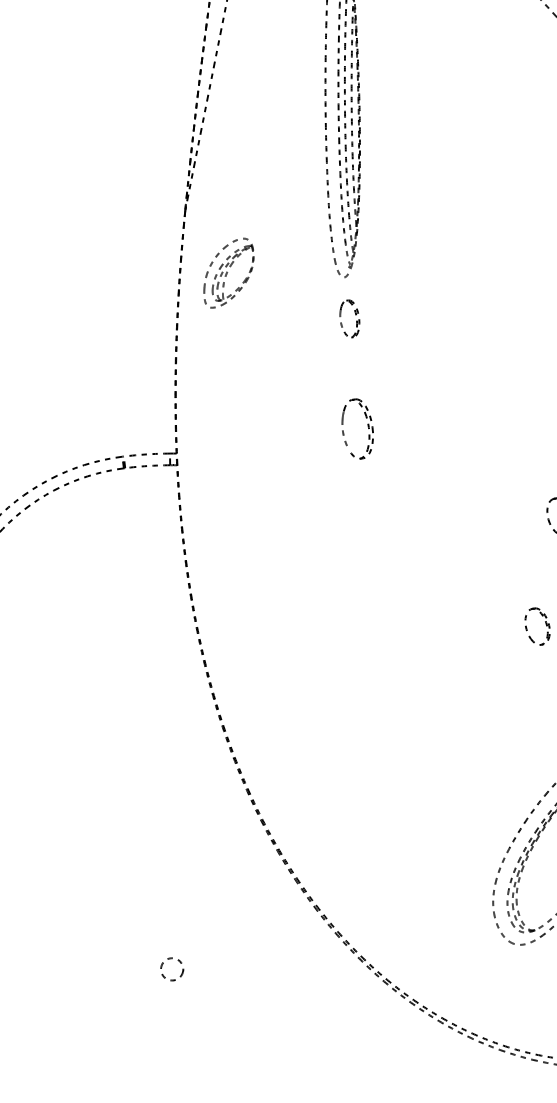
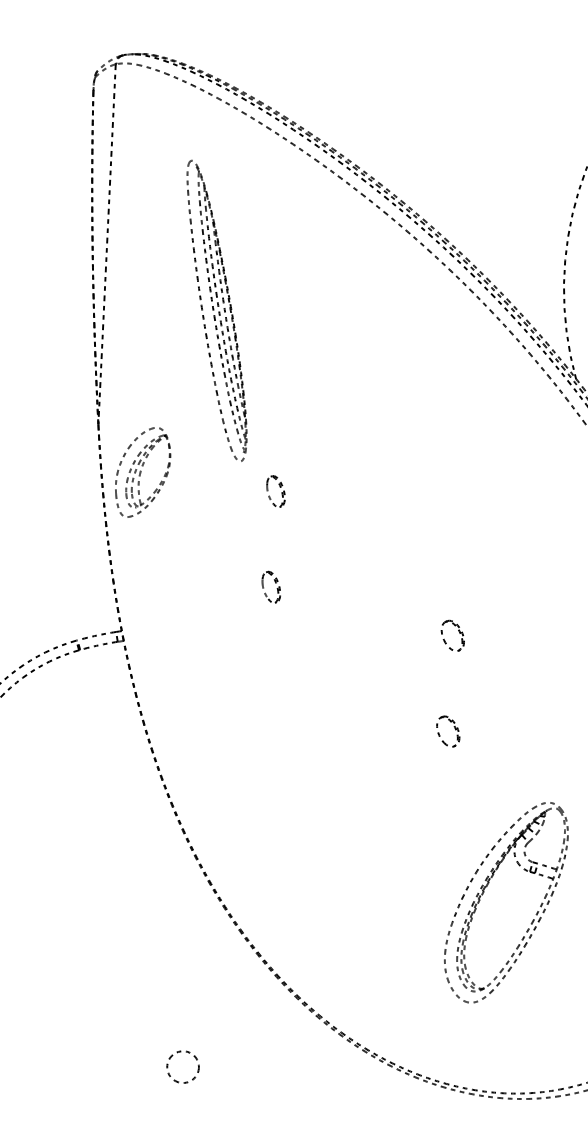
part: (229, 273) -> (143, 472), size x1.43
part: (349, 318) -> (275, 491), moved
part: (356, 427) -> (270, 586), size x0.62
circle: (171, 968) -> (182, 1066), size x1.67

